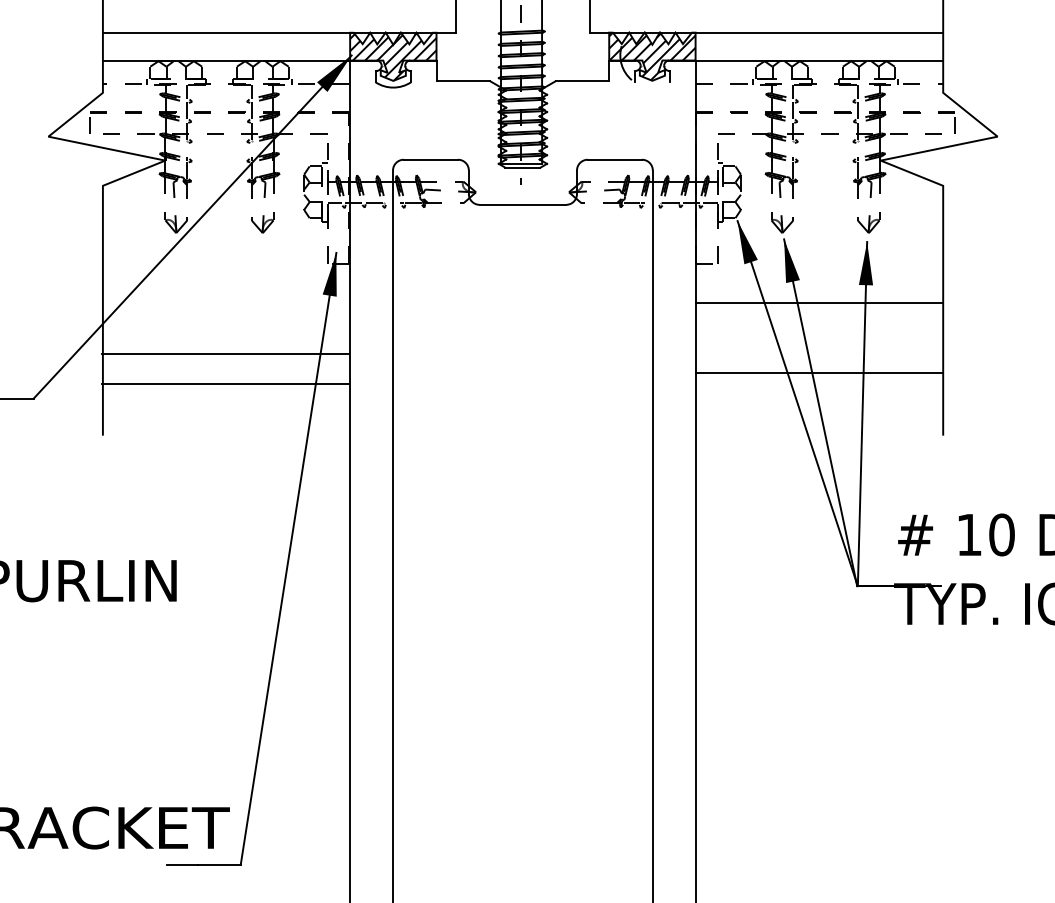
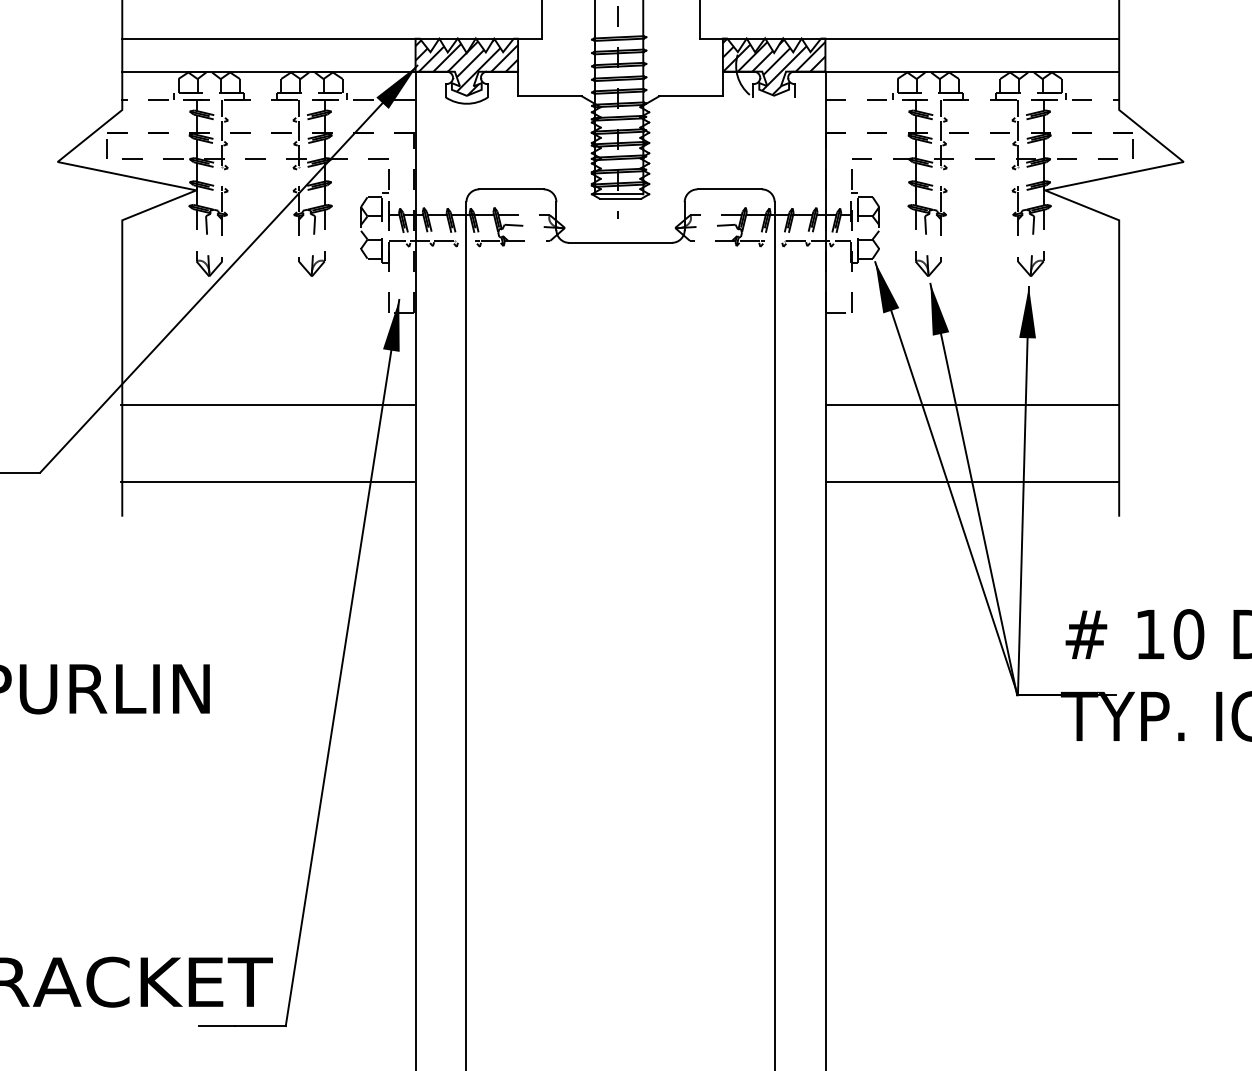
line: (819, 303) -> (972, 404), moved
line: (225, 354) -> (267, 482), moved
line: (819, 373) -> (972, 482), moved
line: (225, 384) -> (267, 404), moved

